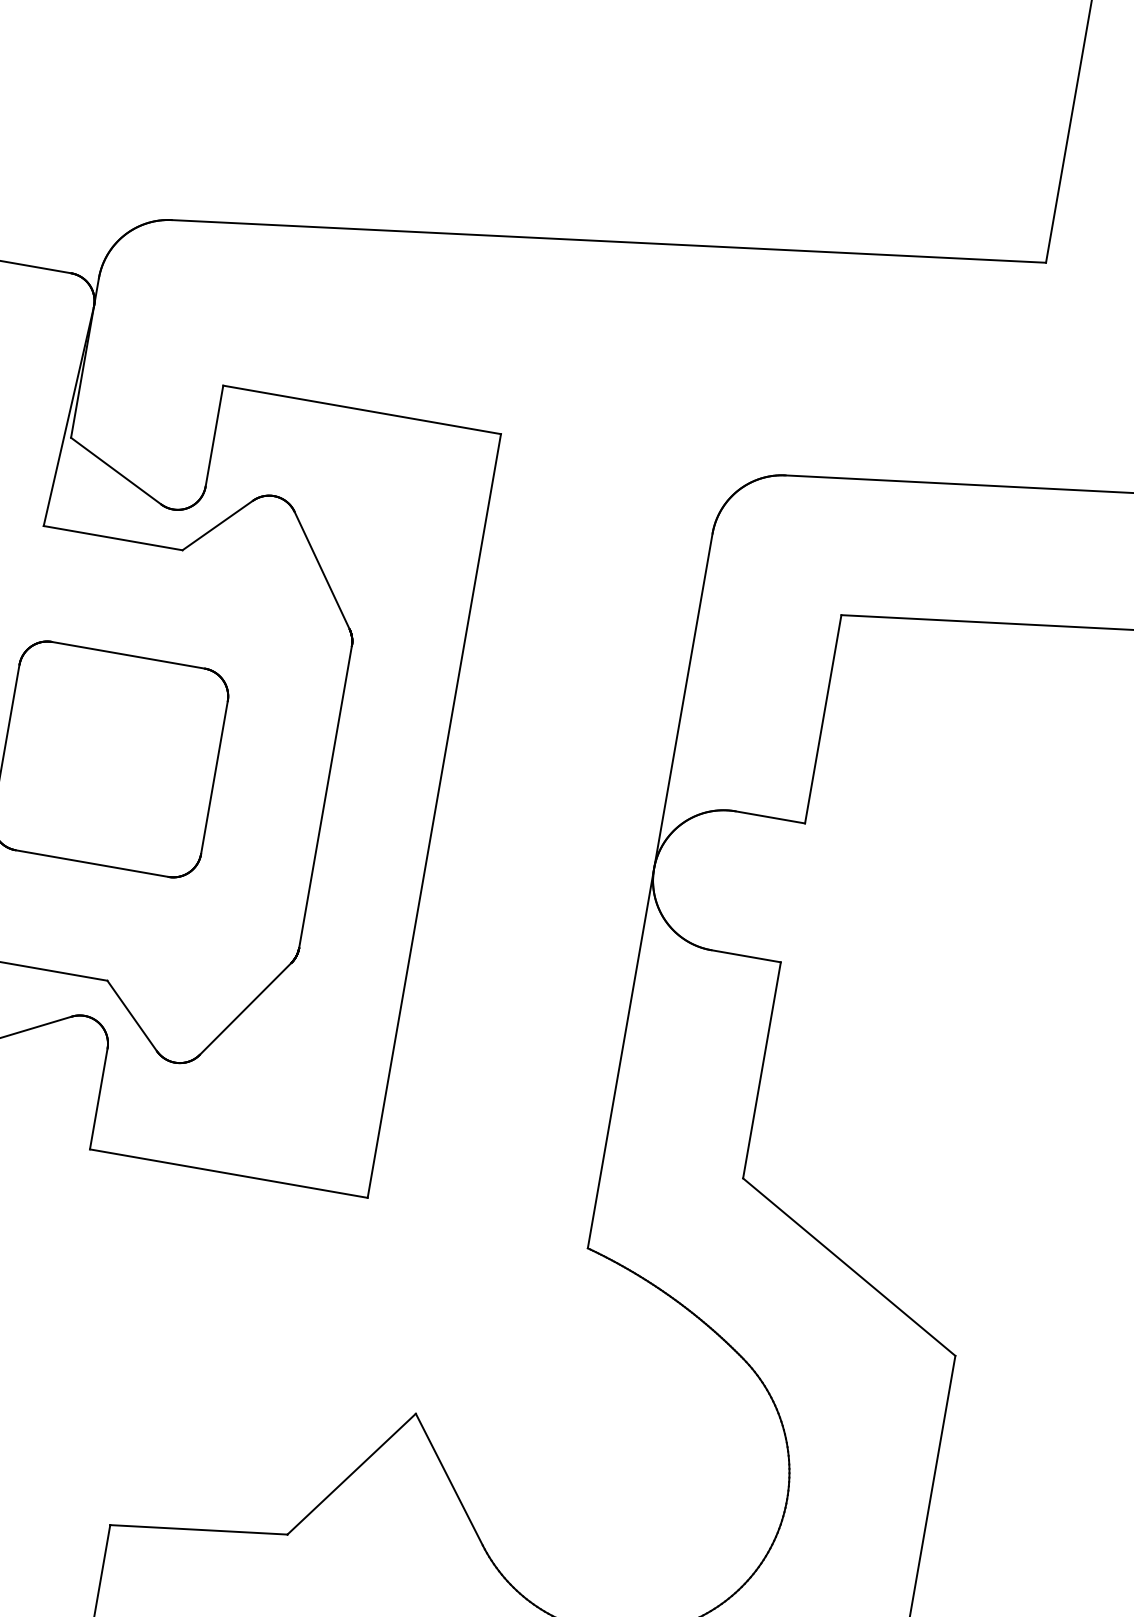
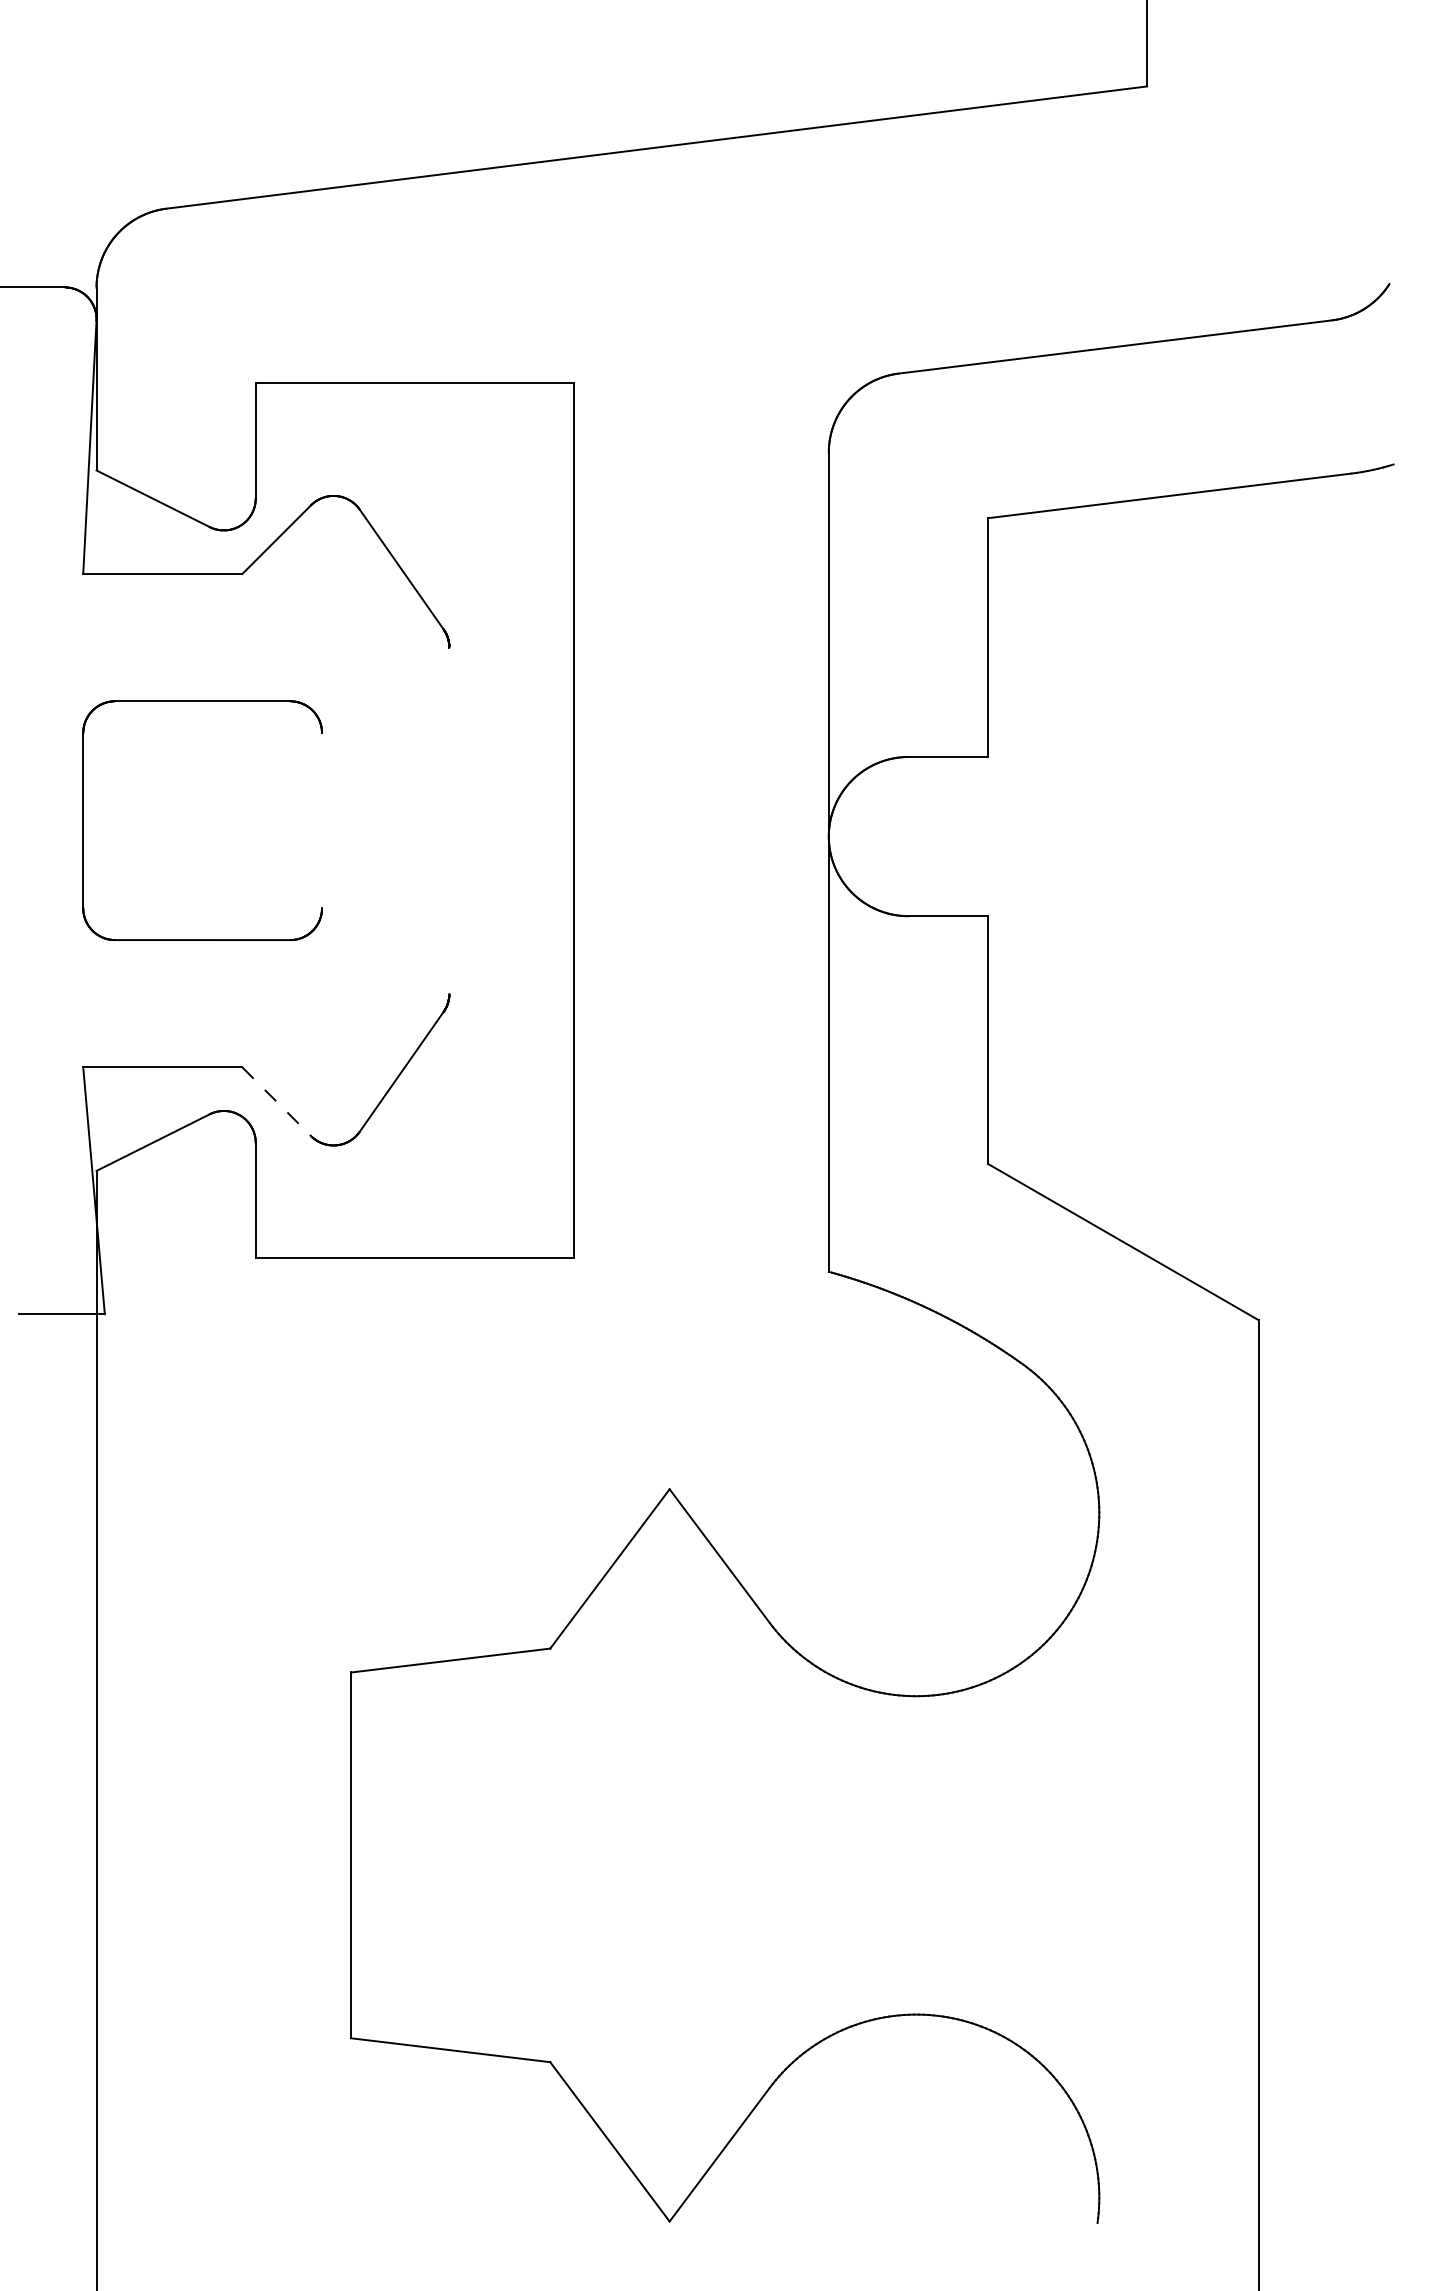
line: (214, 777) -> (322, 820), removed
line: (325, 796) -> (449, 820), removed
line: (131, 1015) -> (276, 1101), solid -> dashed

